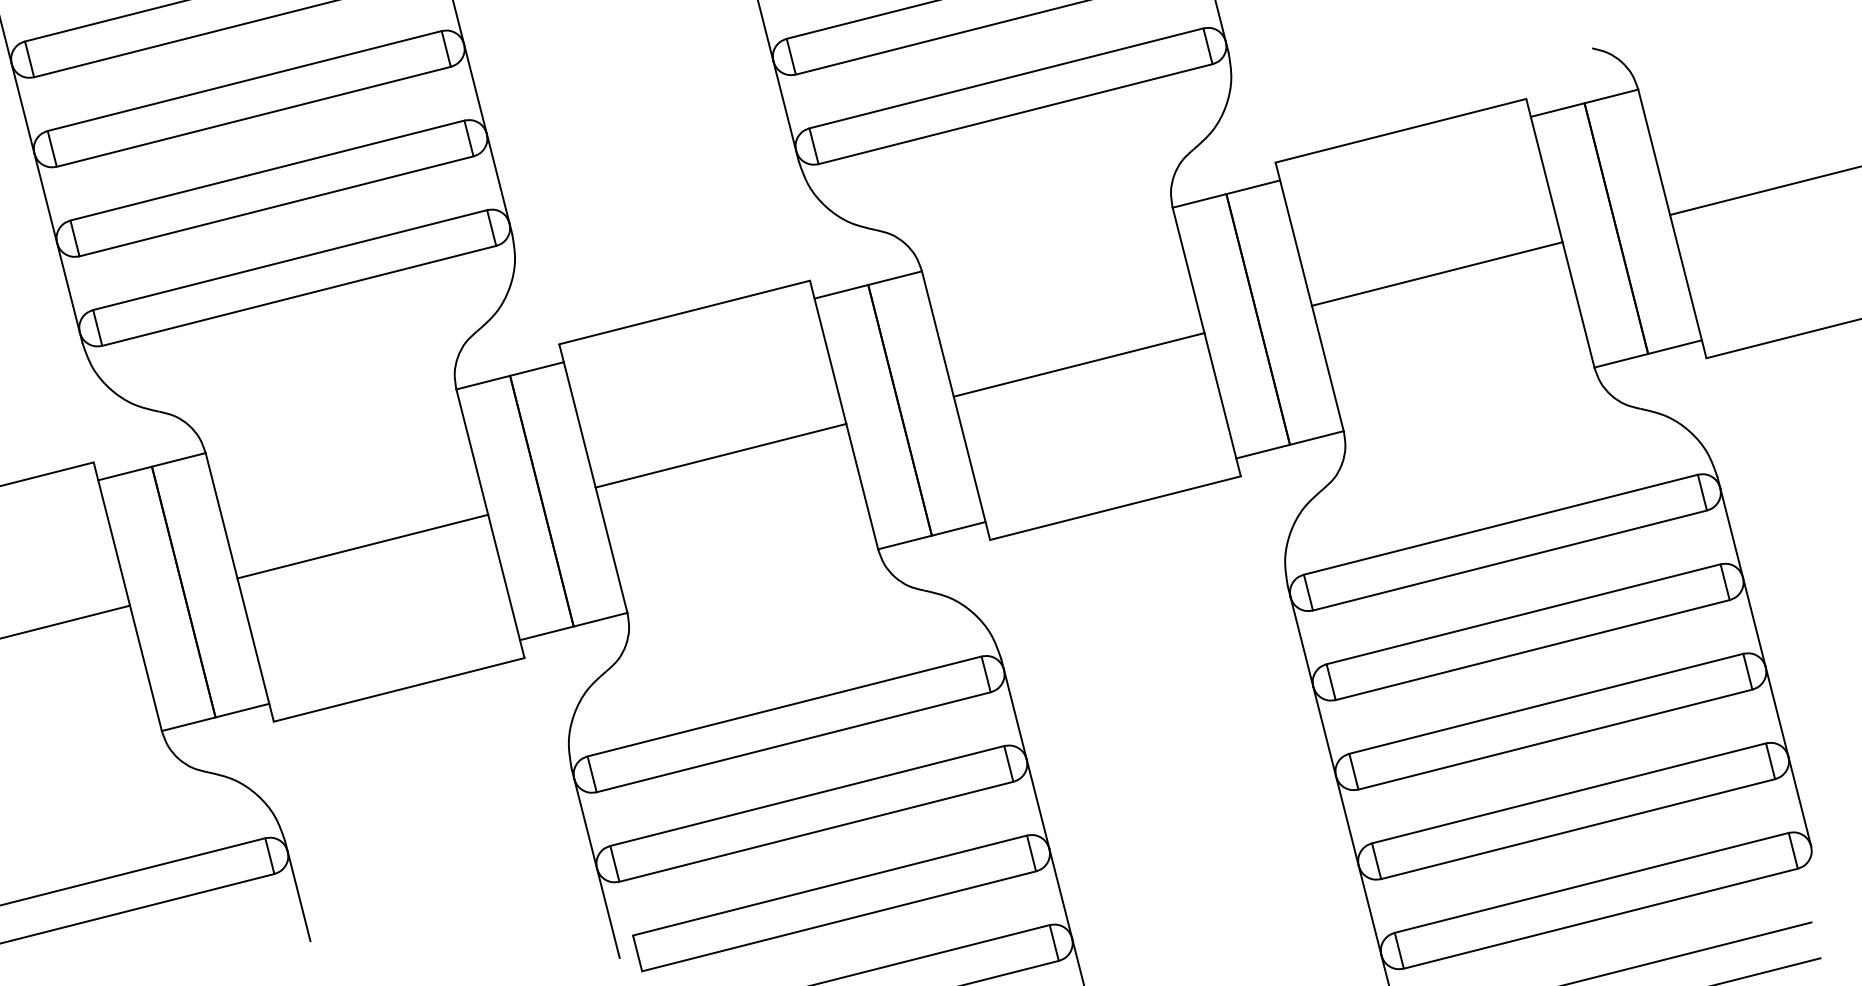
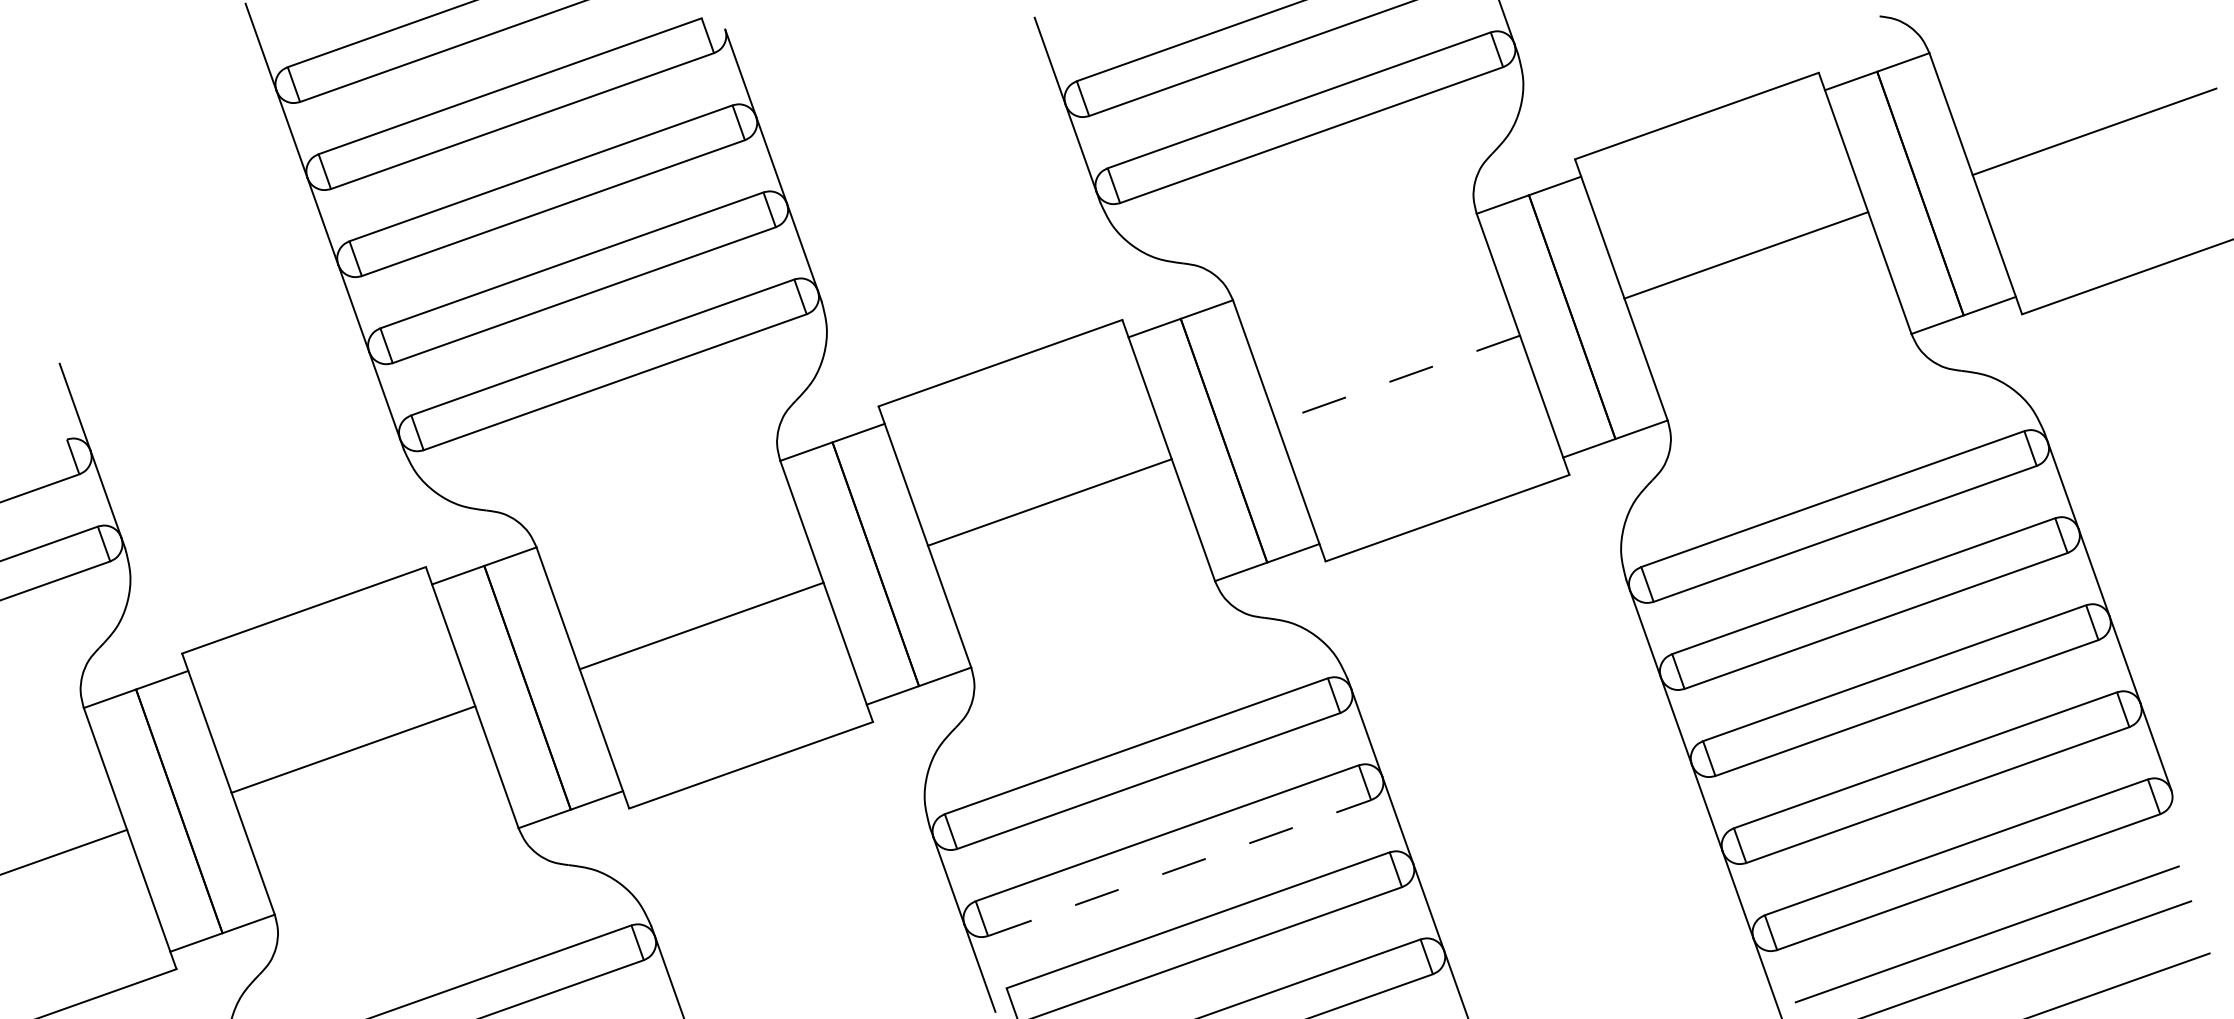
line: (1078, 365) -> (1397, 379), solid -> dashed
line: (817, 831) -> (1180, 867), solid -> dashed

